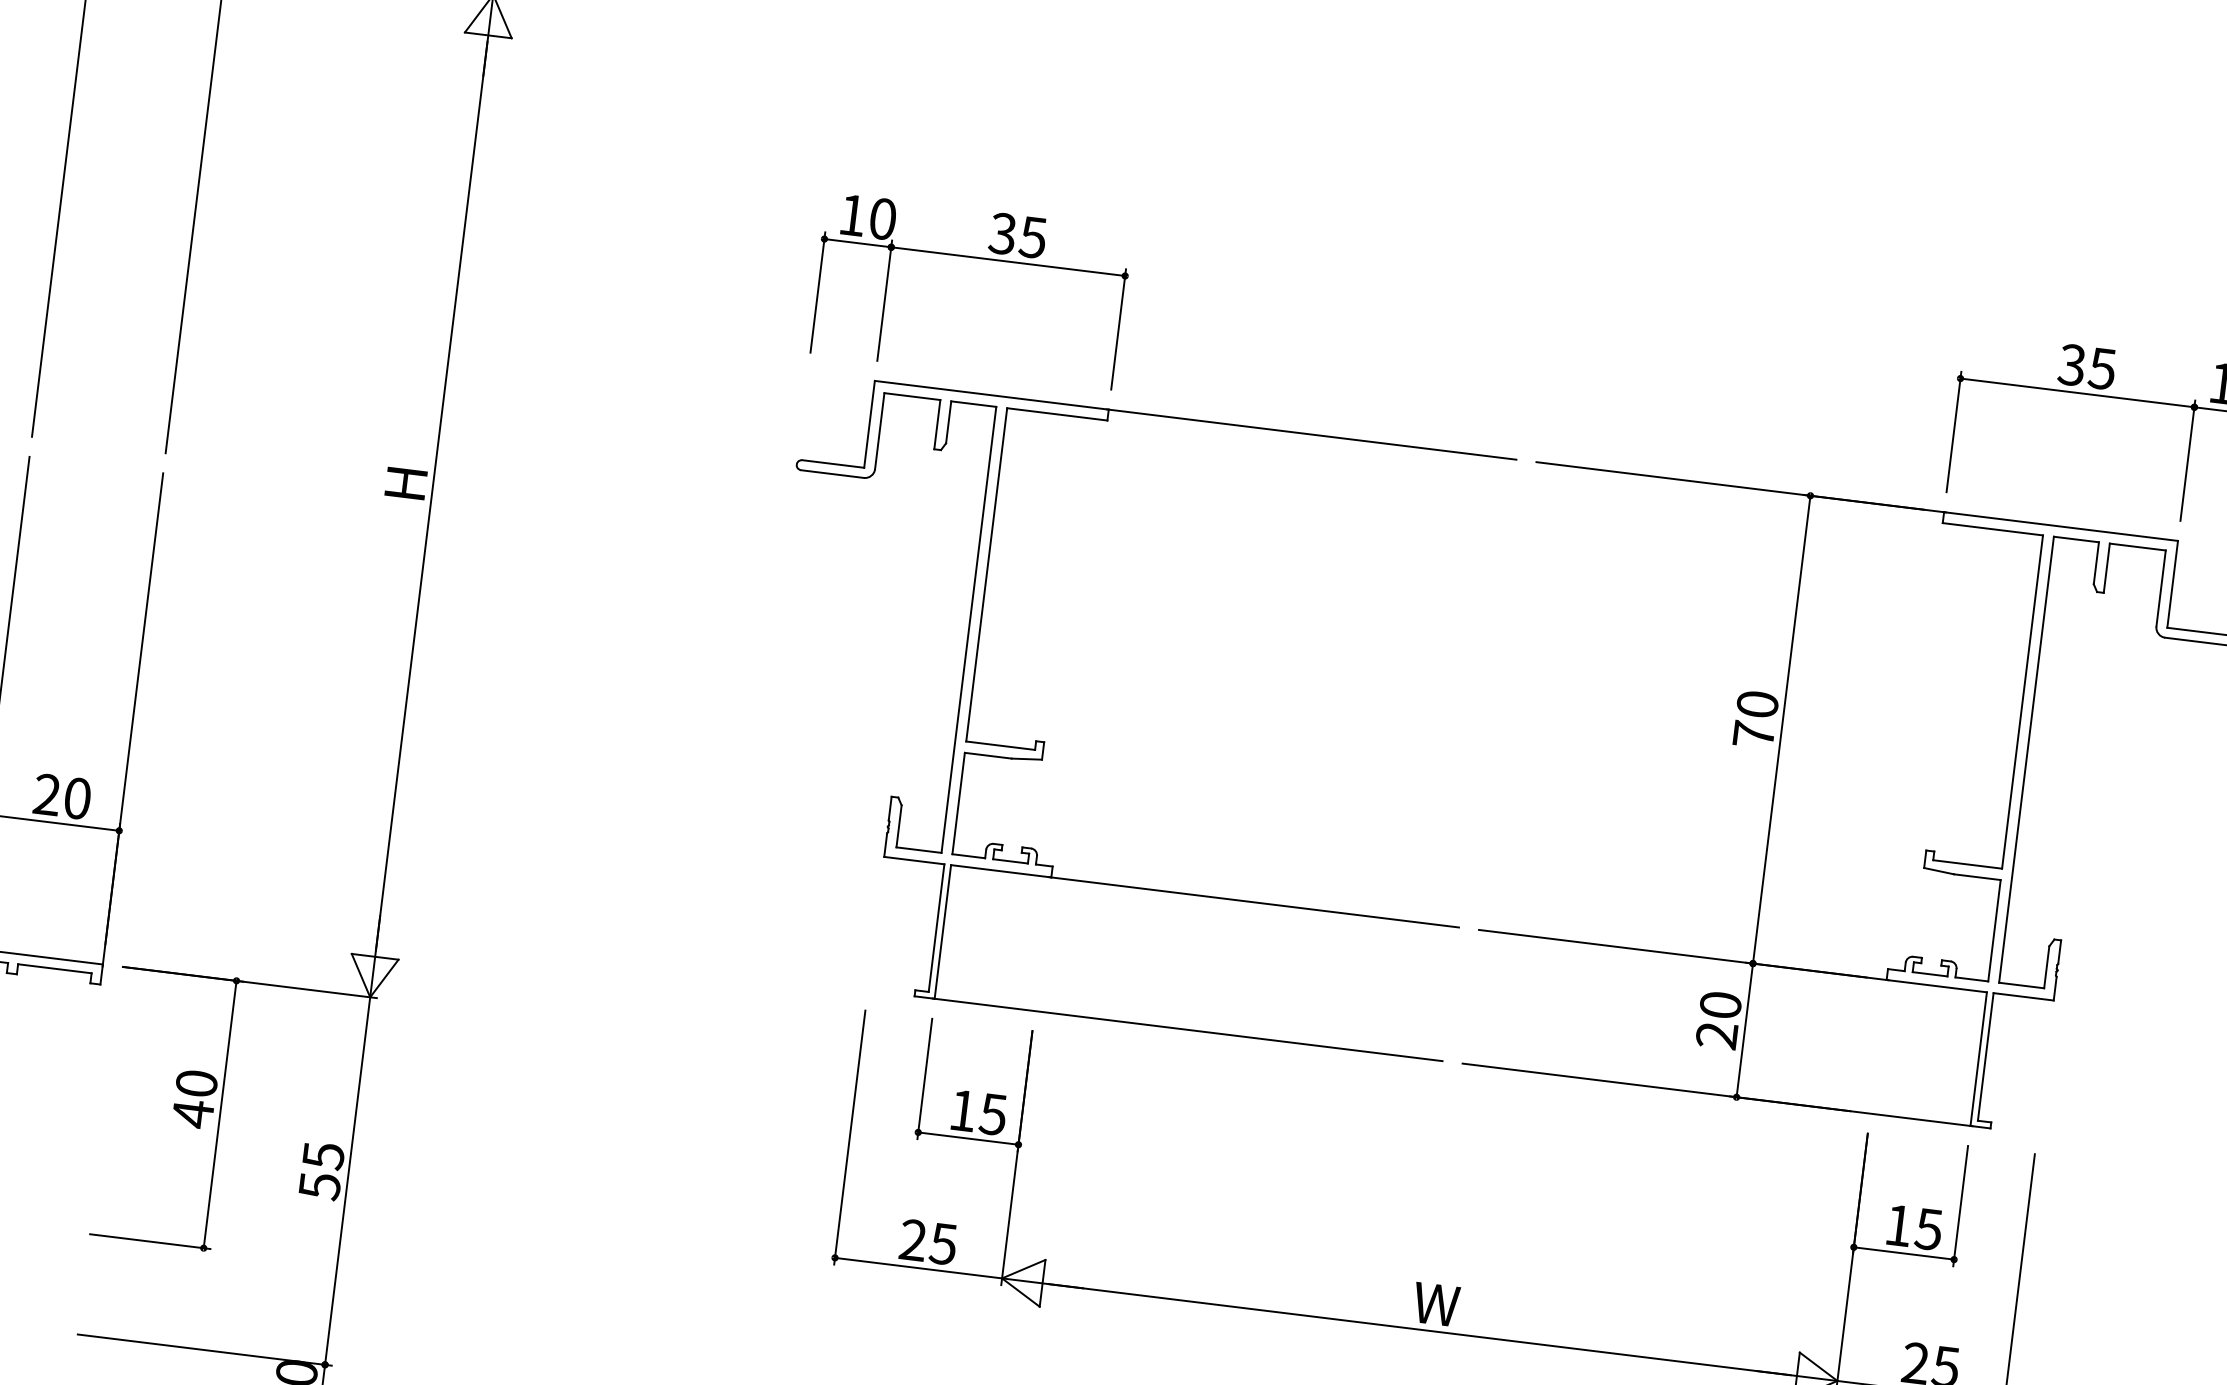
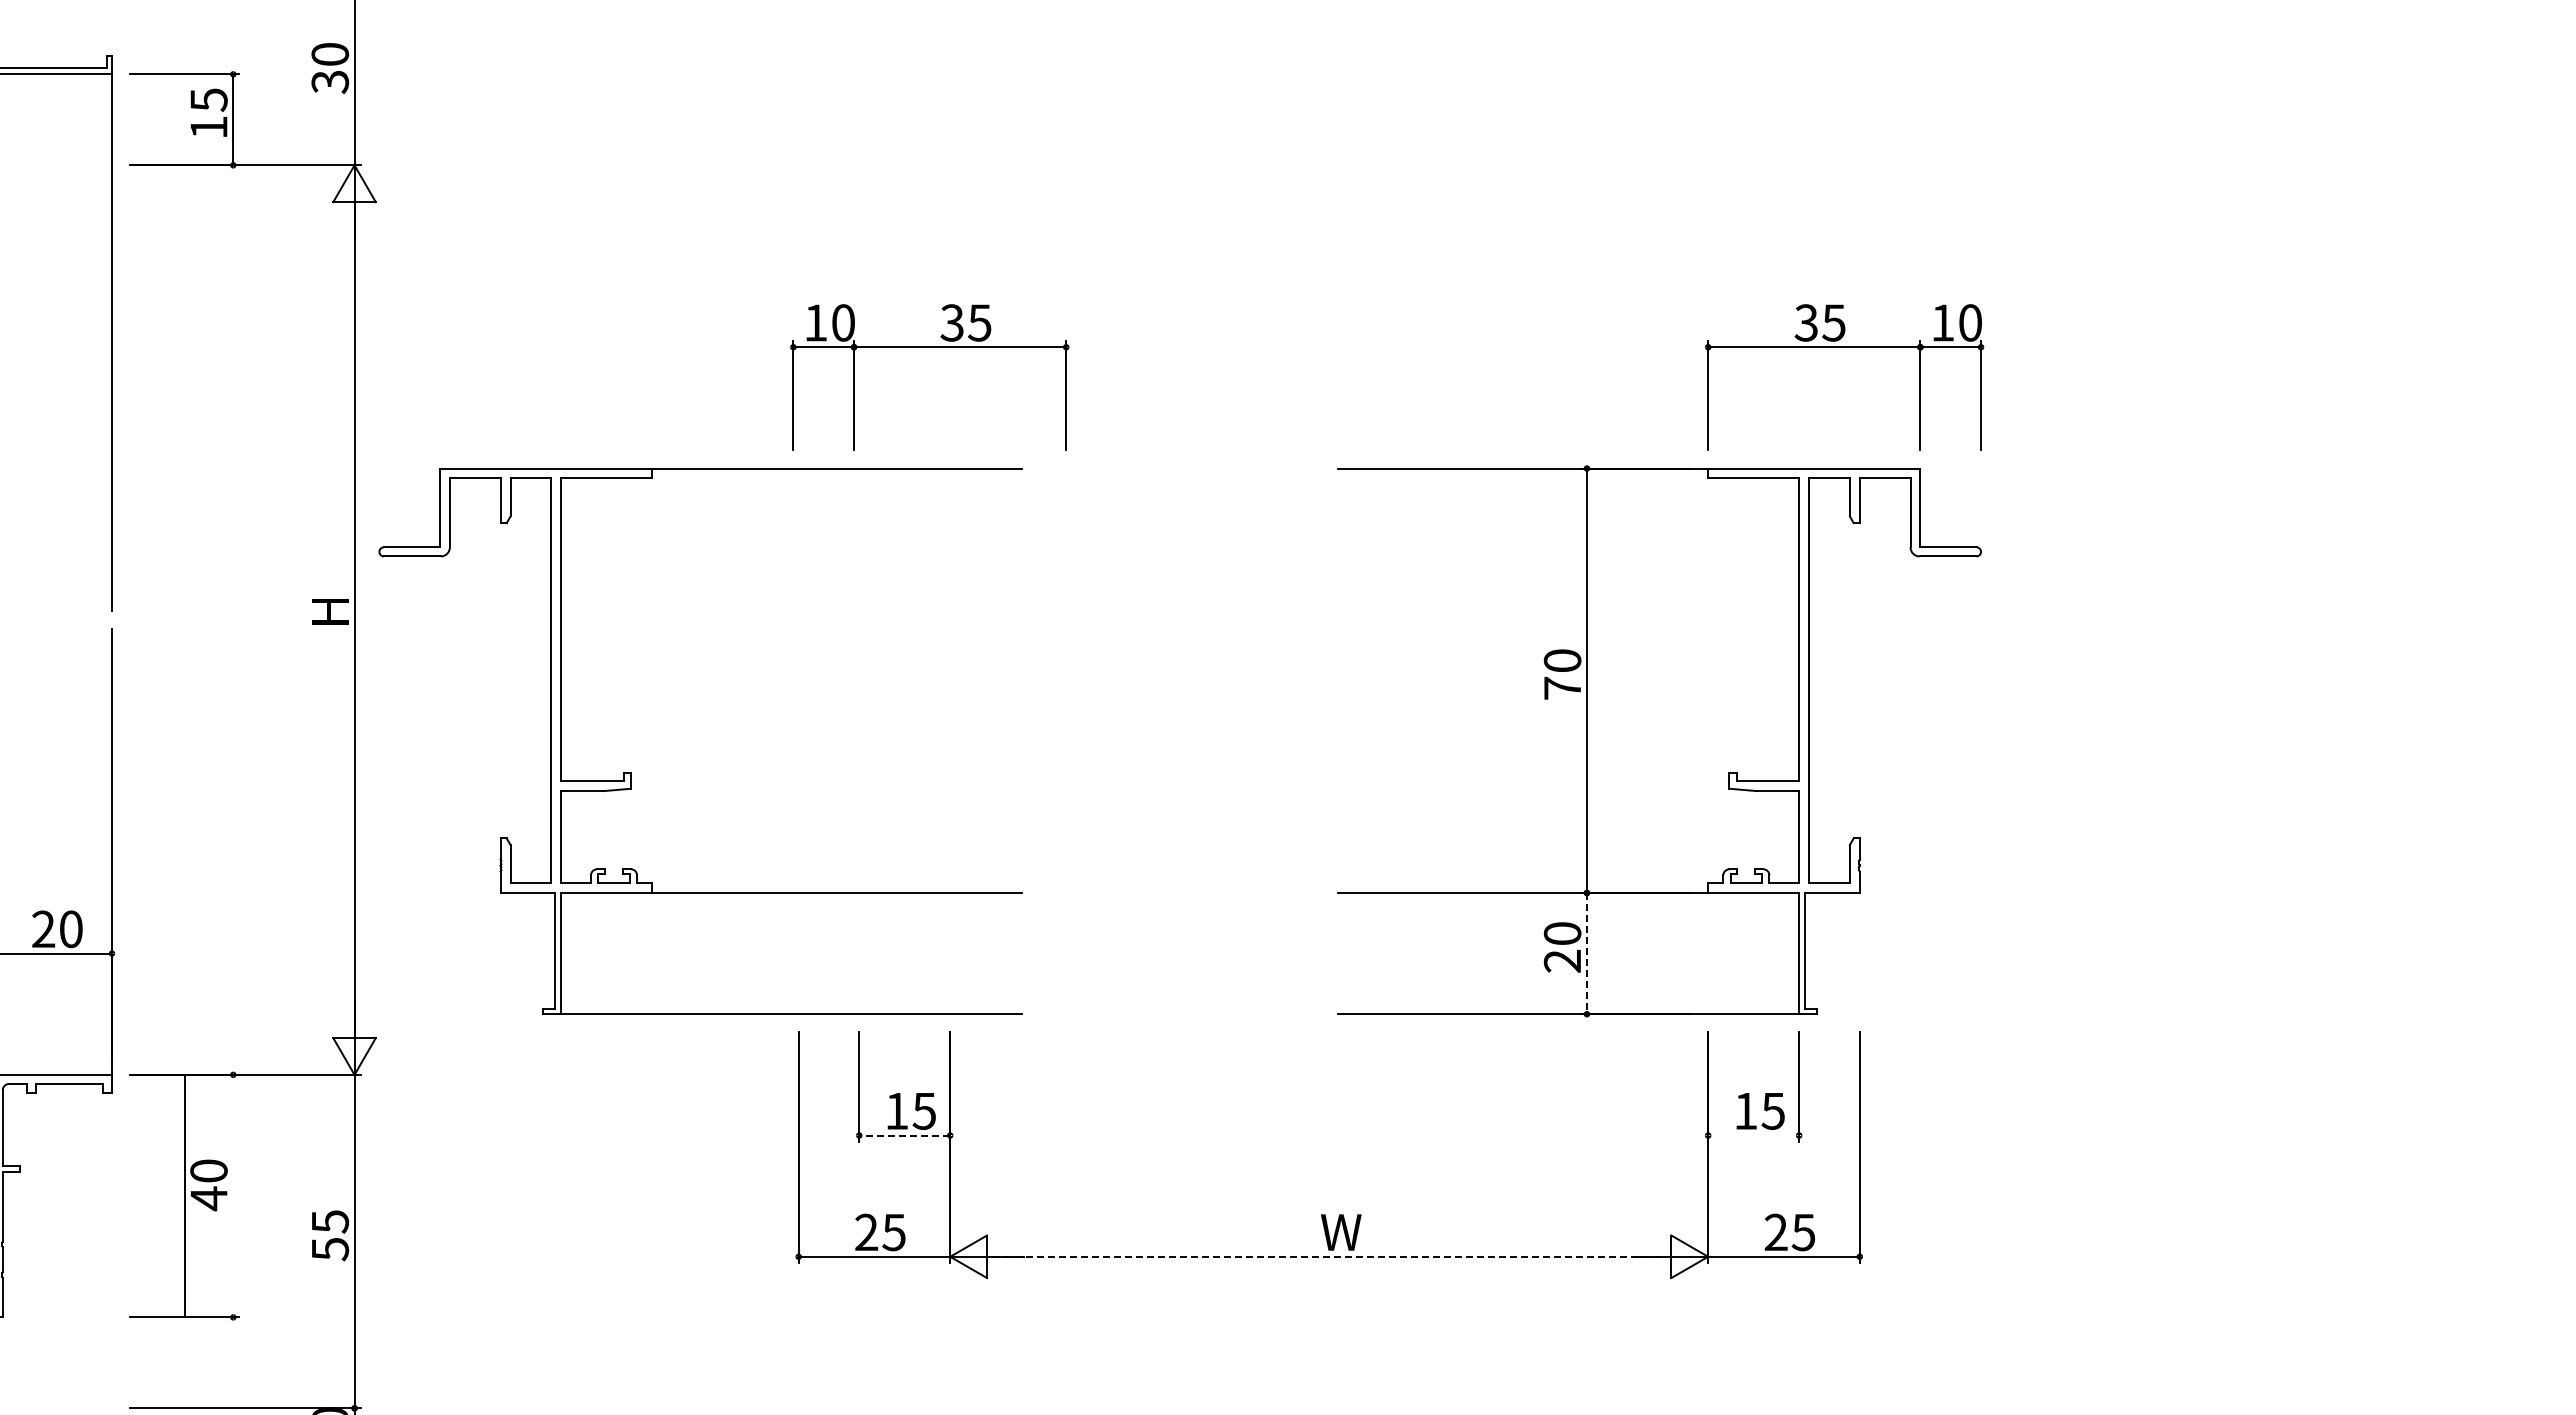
part: (974, 257) -> (929, 347), moved
part: (1044, 741) -> (631, 772), moved
line: (1744, 1030) -> (1586, 953), solid -> dashed
line: (220, 1113) -> (185, 1195), moved
line: (968, 1138) -> (904, 1135), solid -> dashed
line: (1903, 1253) -> (1753, 1135), removed
line: (1420, 1329) -> (1329, 1256), solid -> dashed

